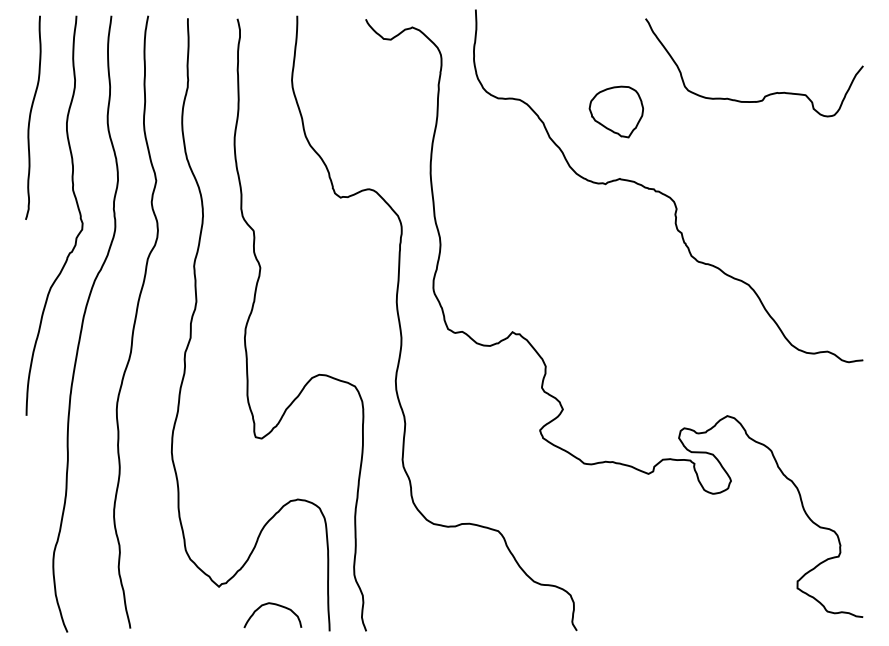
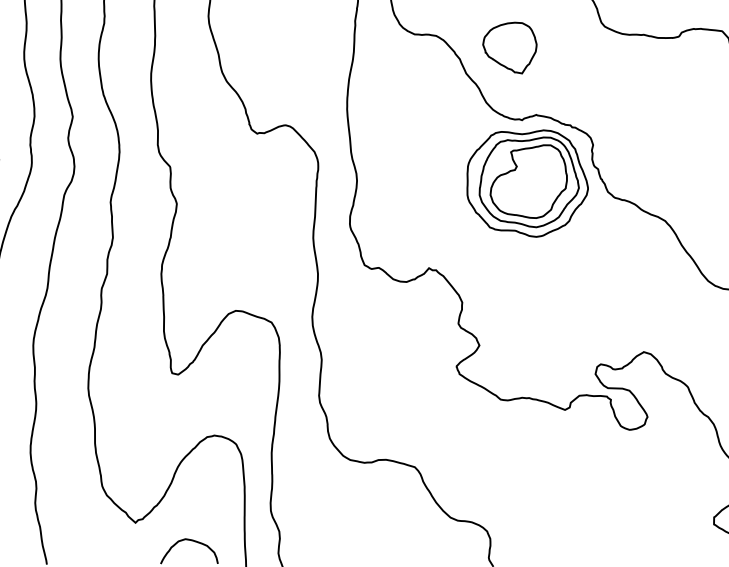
part: (615, 111) -> (509, 47), moved
part: (611, 247) -> (528, 183), added

